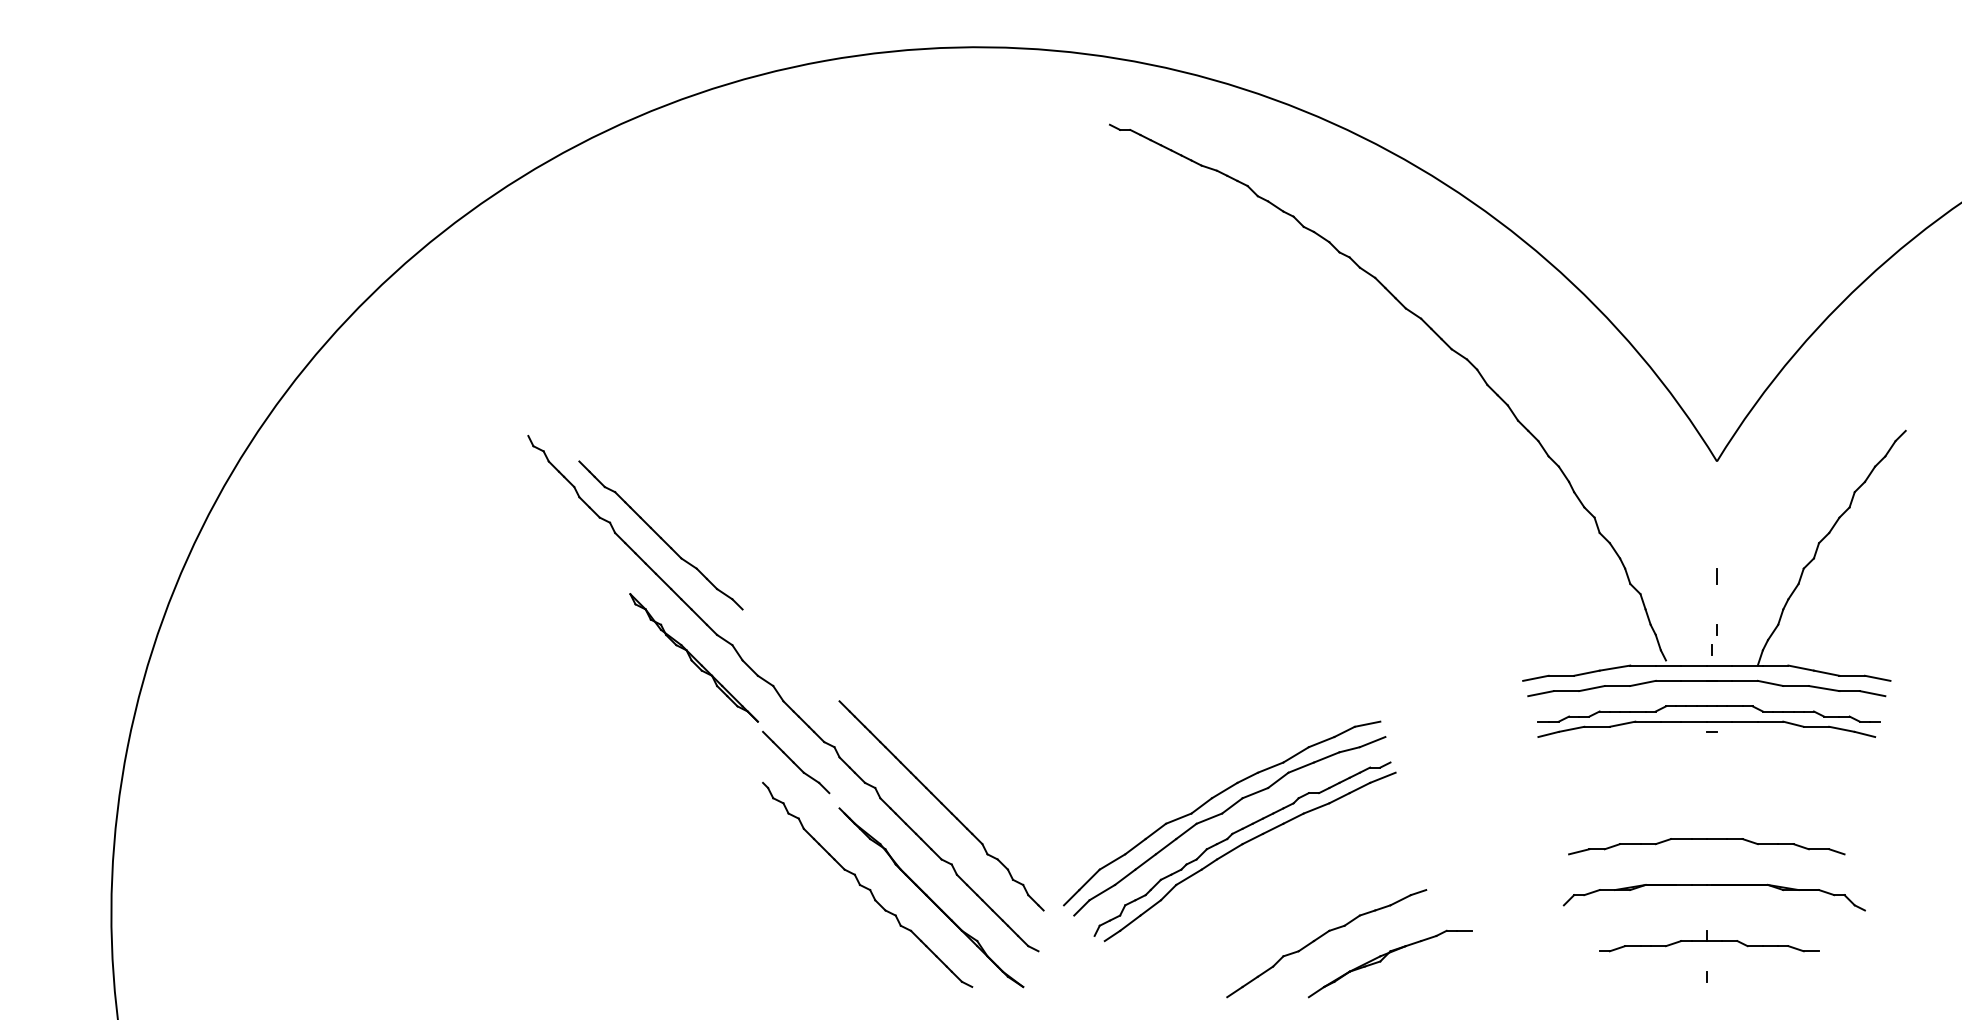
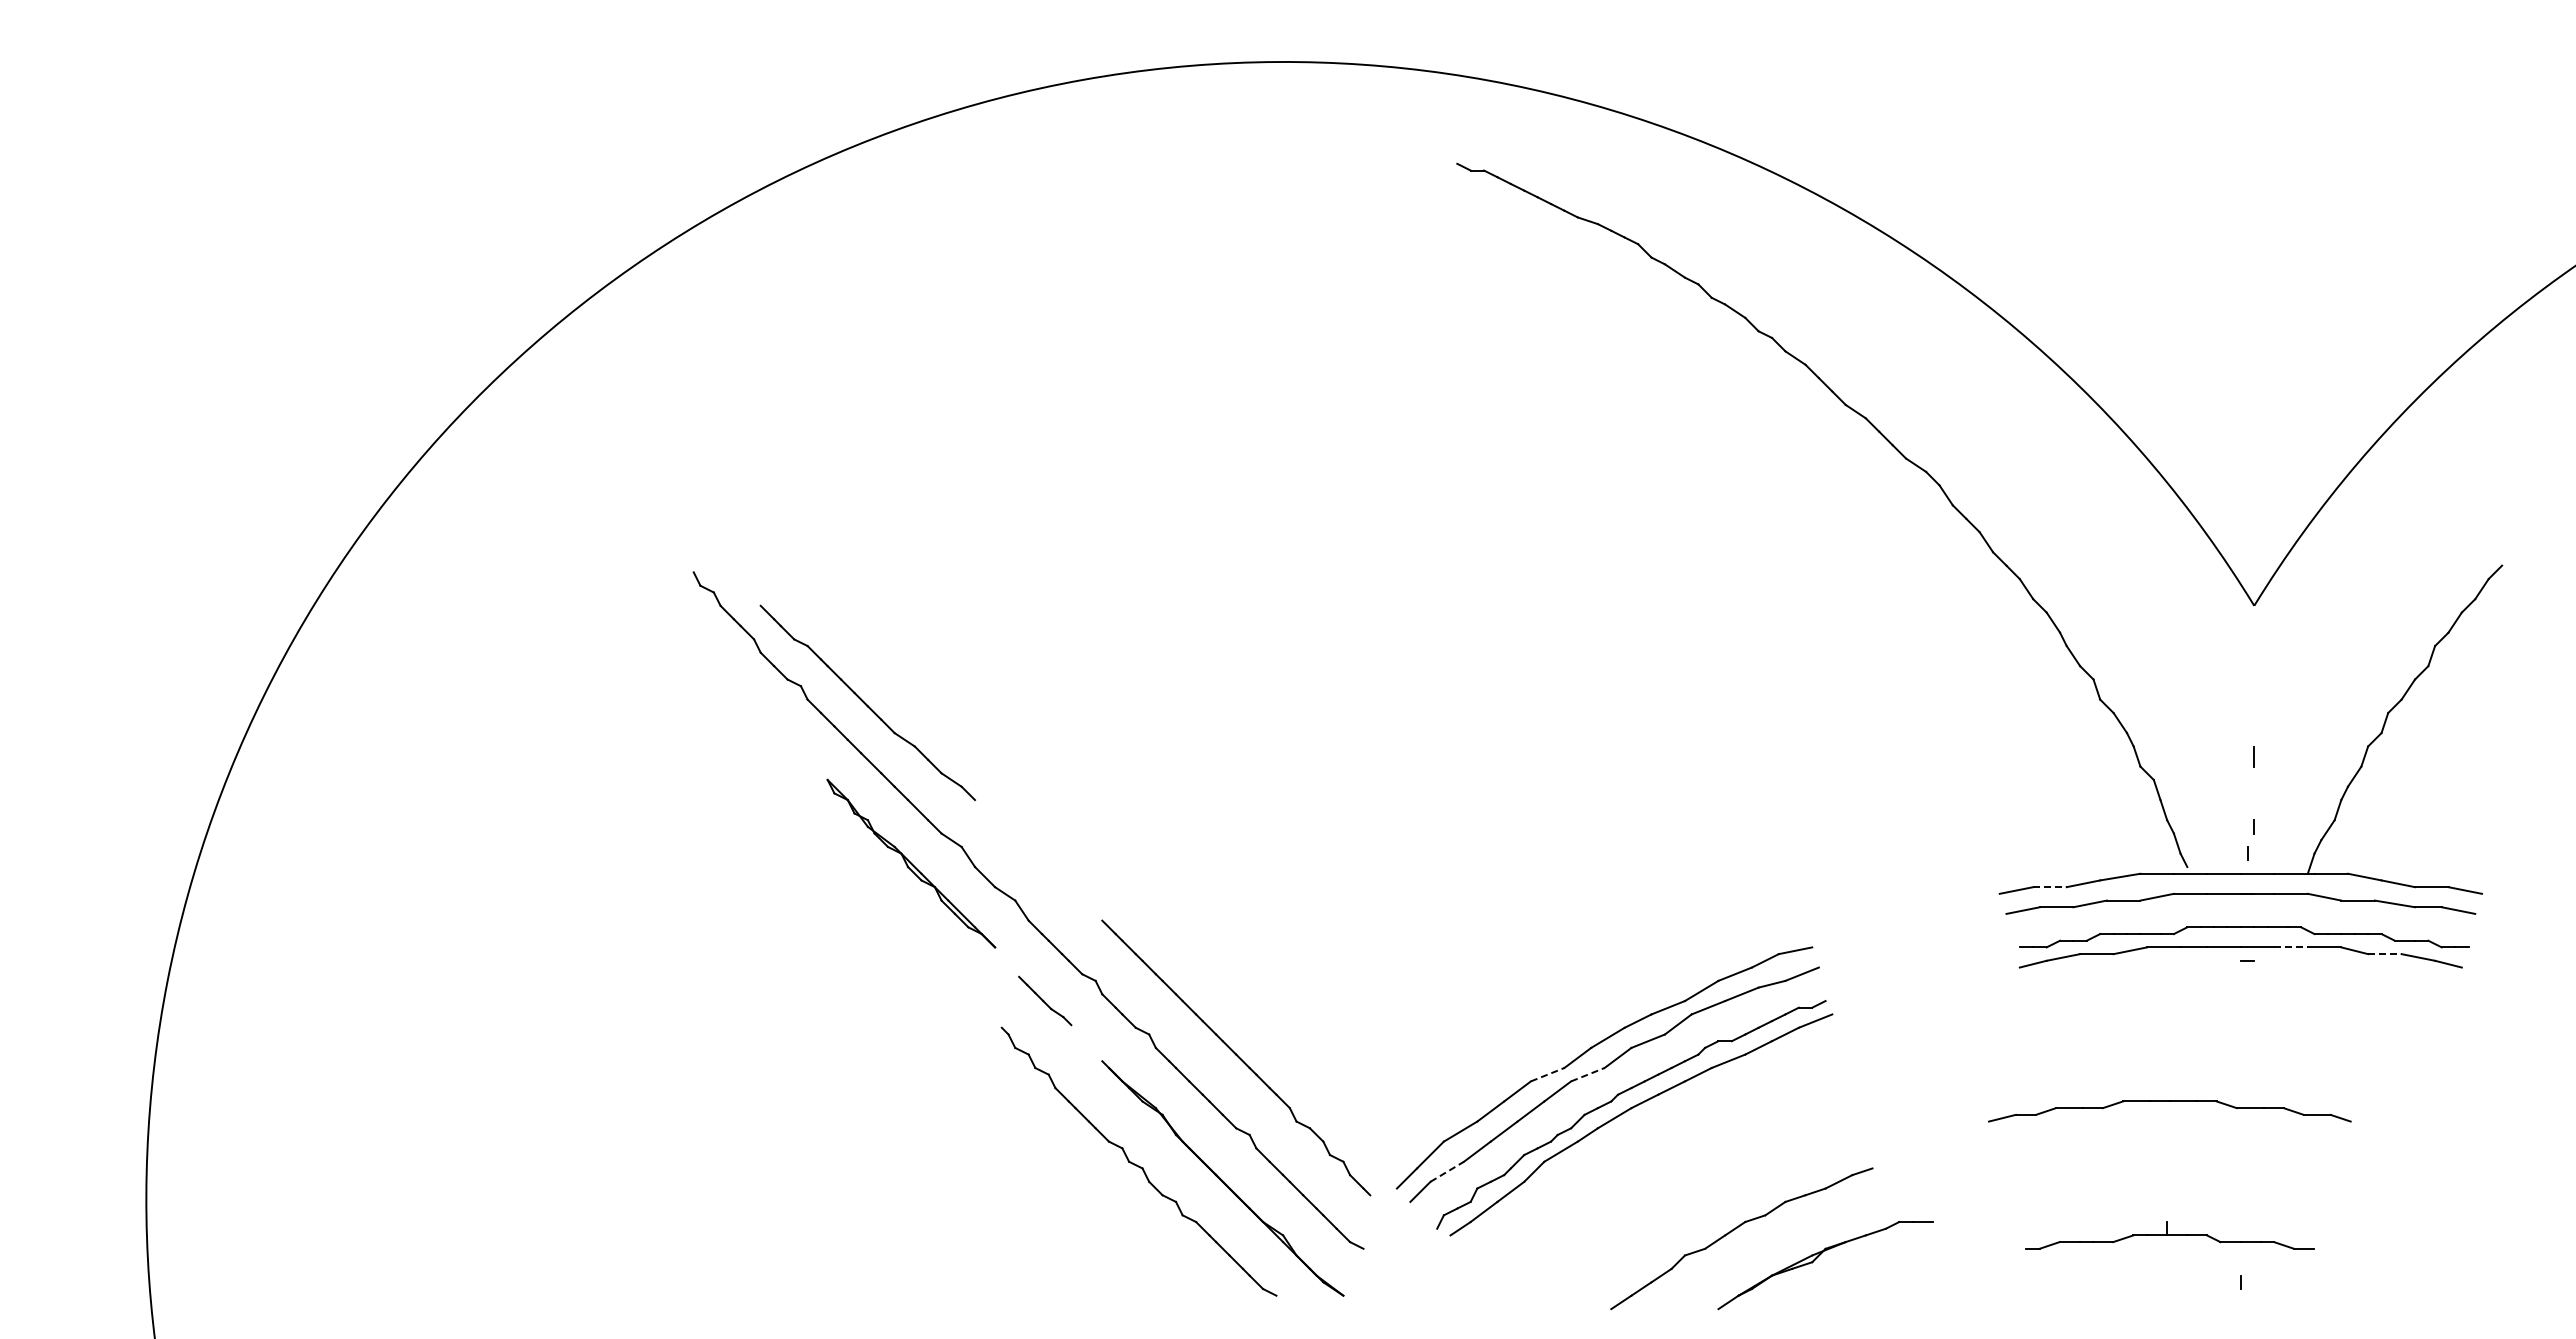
line: (1561, 676) -> (2049, 887), solid -> dashed
line: (1745, 721) -> (2291, 947), solid -> dashed
line: (1816, 727) -> (2384, 954), solid -> dashed
part: (795, 762) -> (1044, 1000), size x0.6
line: (1179, 818) -> (1548, 1074), solid -> dashed
line: (1209, 818) -> (1588, 1074), solid -> dashed
part: (1706, 839) -> (2169, 1101), moved
part: (1714, 885) -> (2250, 1162), removed
line: (1102, 892) -> (1447, 1171), solid -> dashed
part: (1708, 941) -> (2169, 1235), moved

